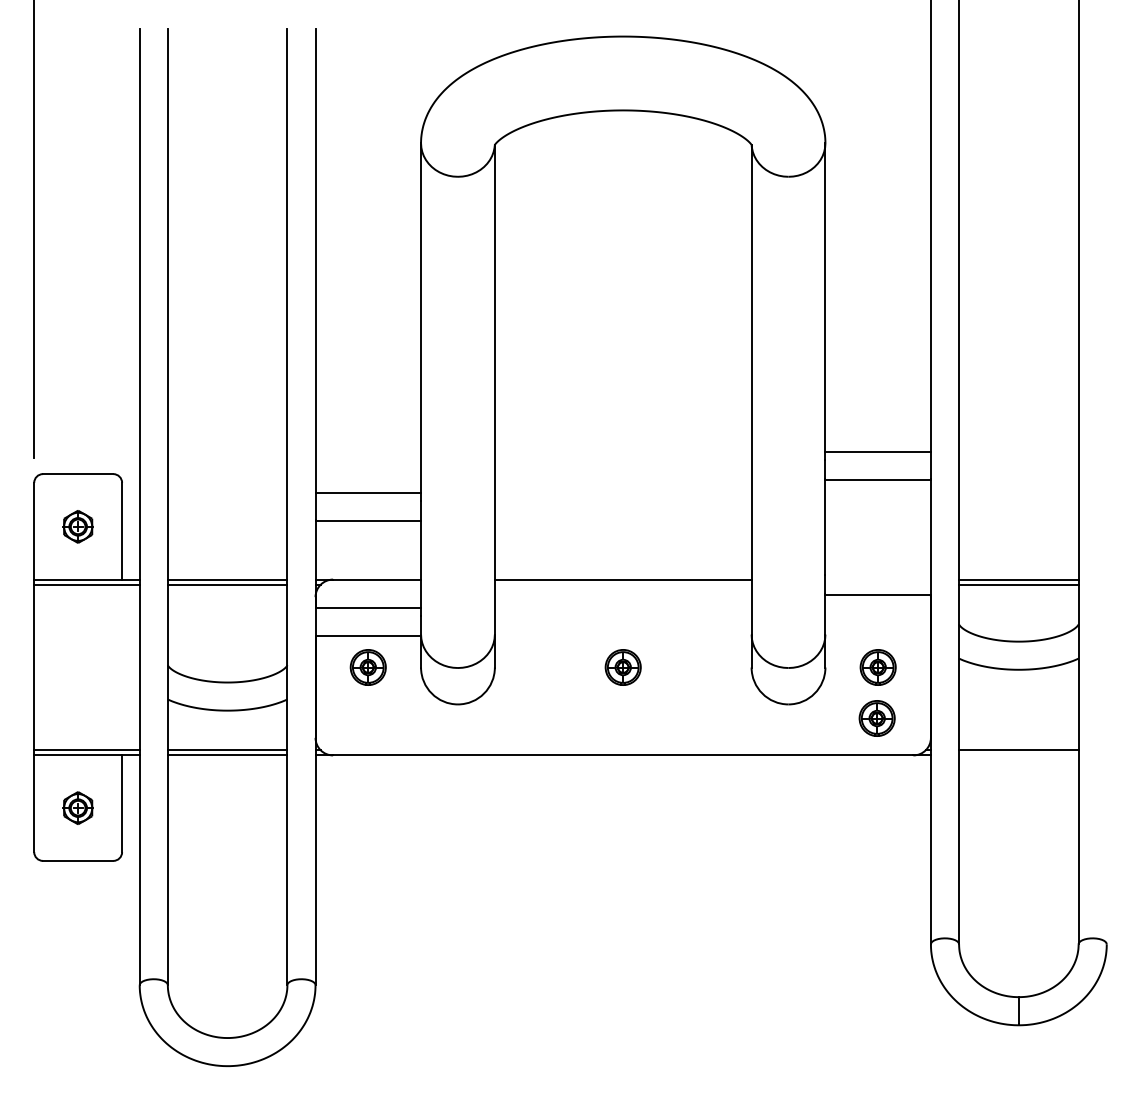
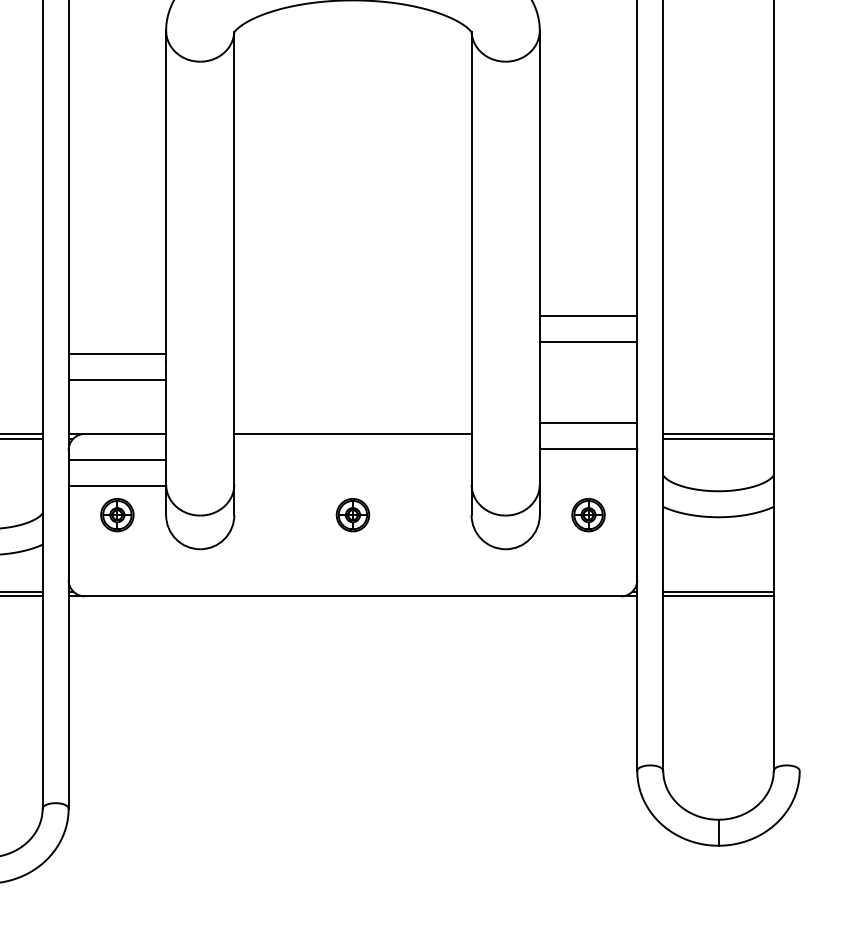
line: (877, 567) -> (587, 422), added
part: (876, 718) -> (586, 562), removed
line: (1018, 755) -> (718, 596), added

